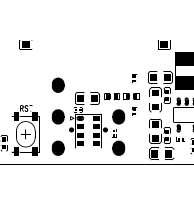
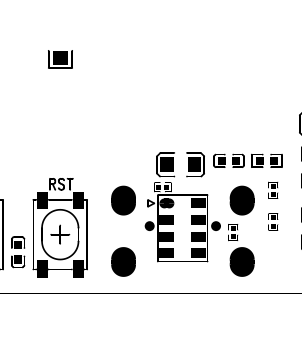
part: (134, 78) -> (272, 221), moved
part: (57, 84) -> (122, 137), removed

